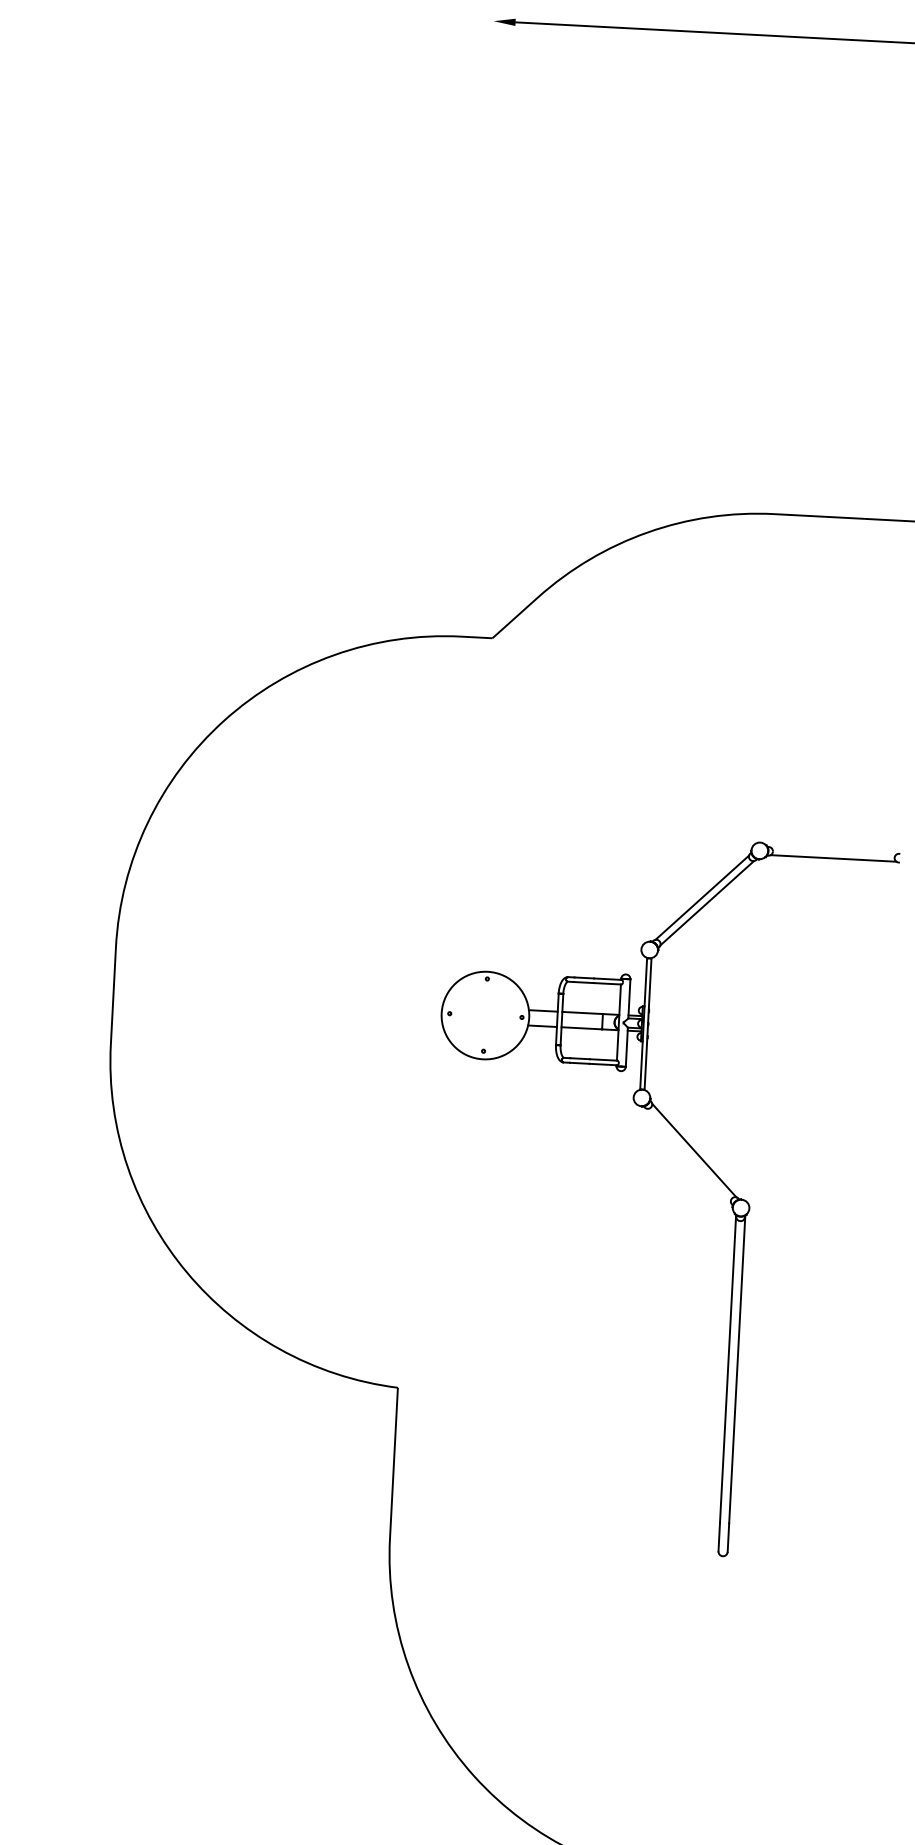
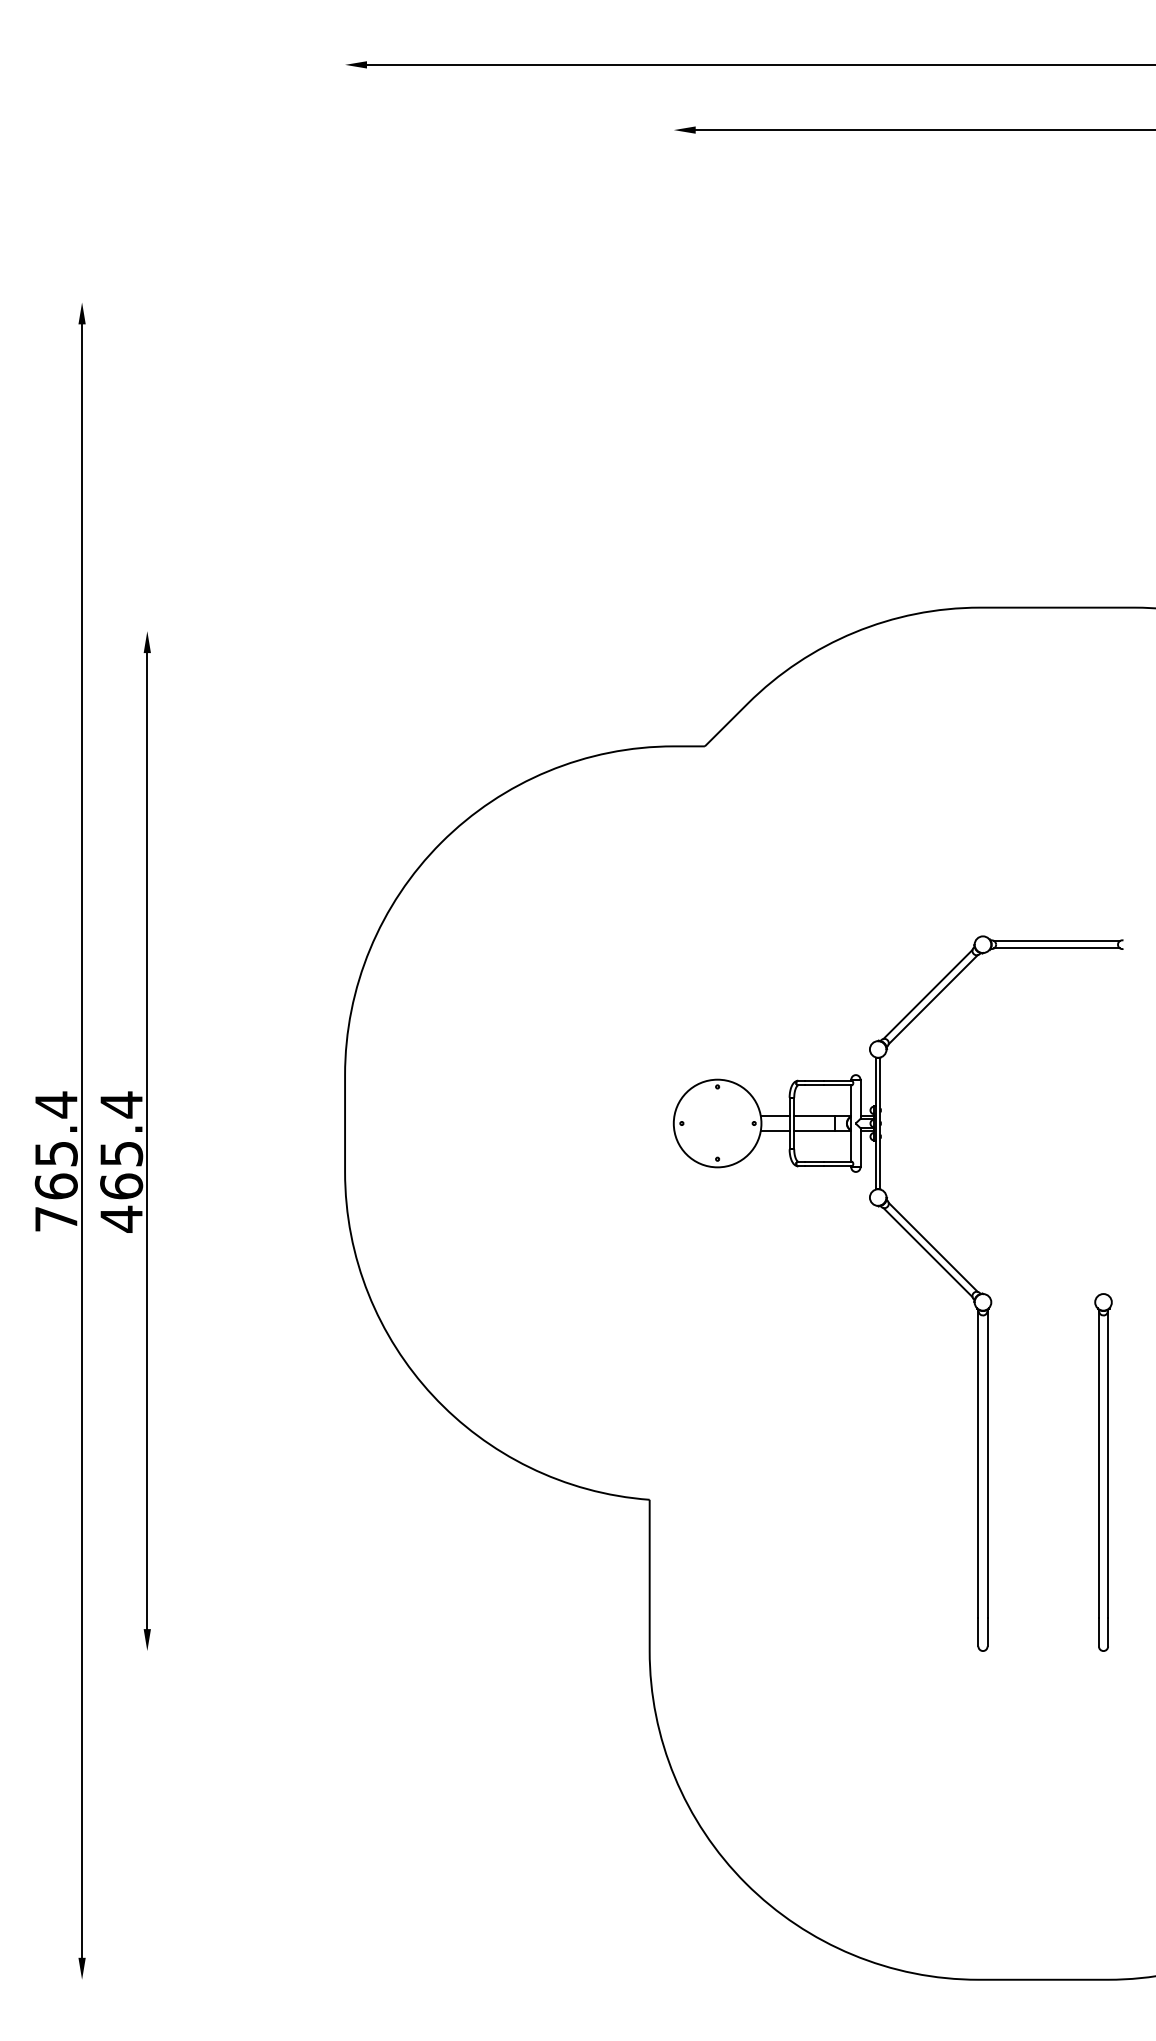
line: (834, 851) -> (1057, 941), added
line: (688, 1155) -> (927, 1252), added
part: (852, 1384) -> (1103, 1472), added

